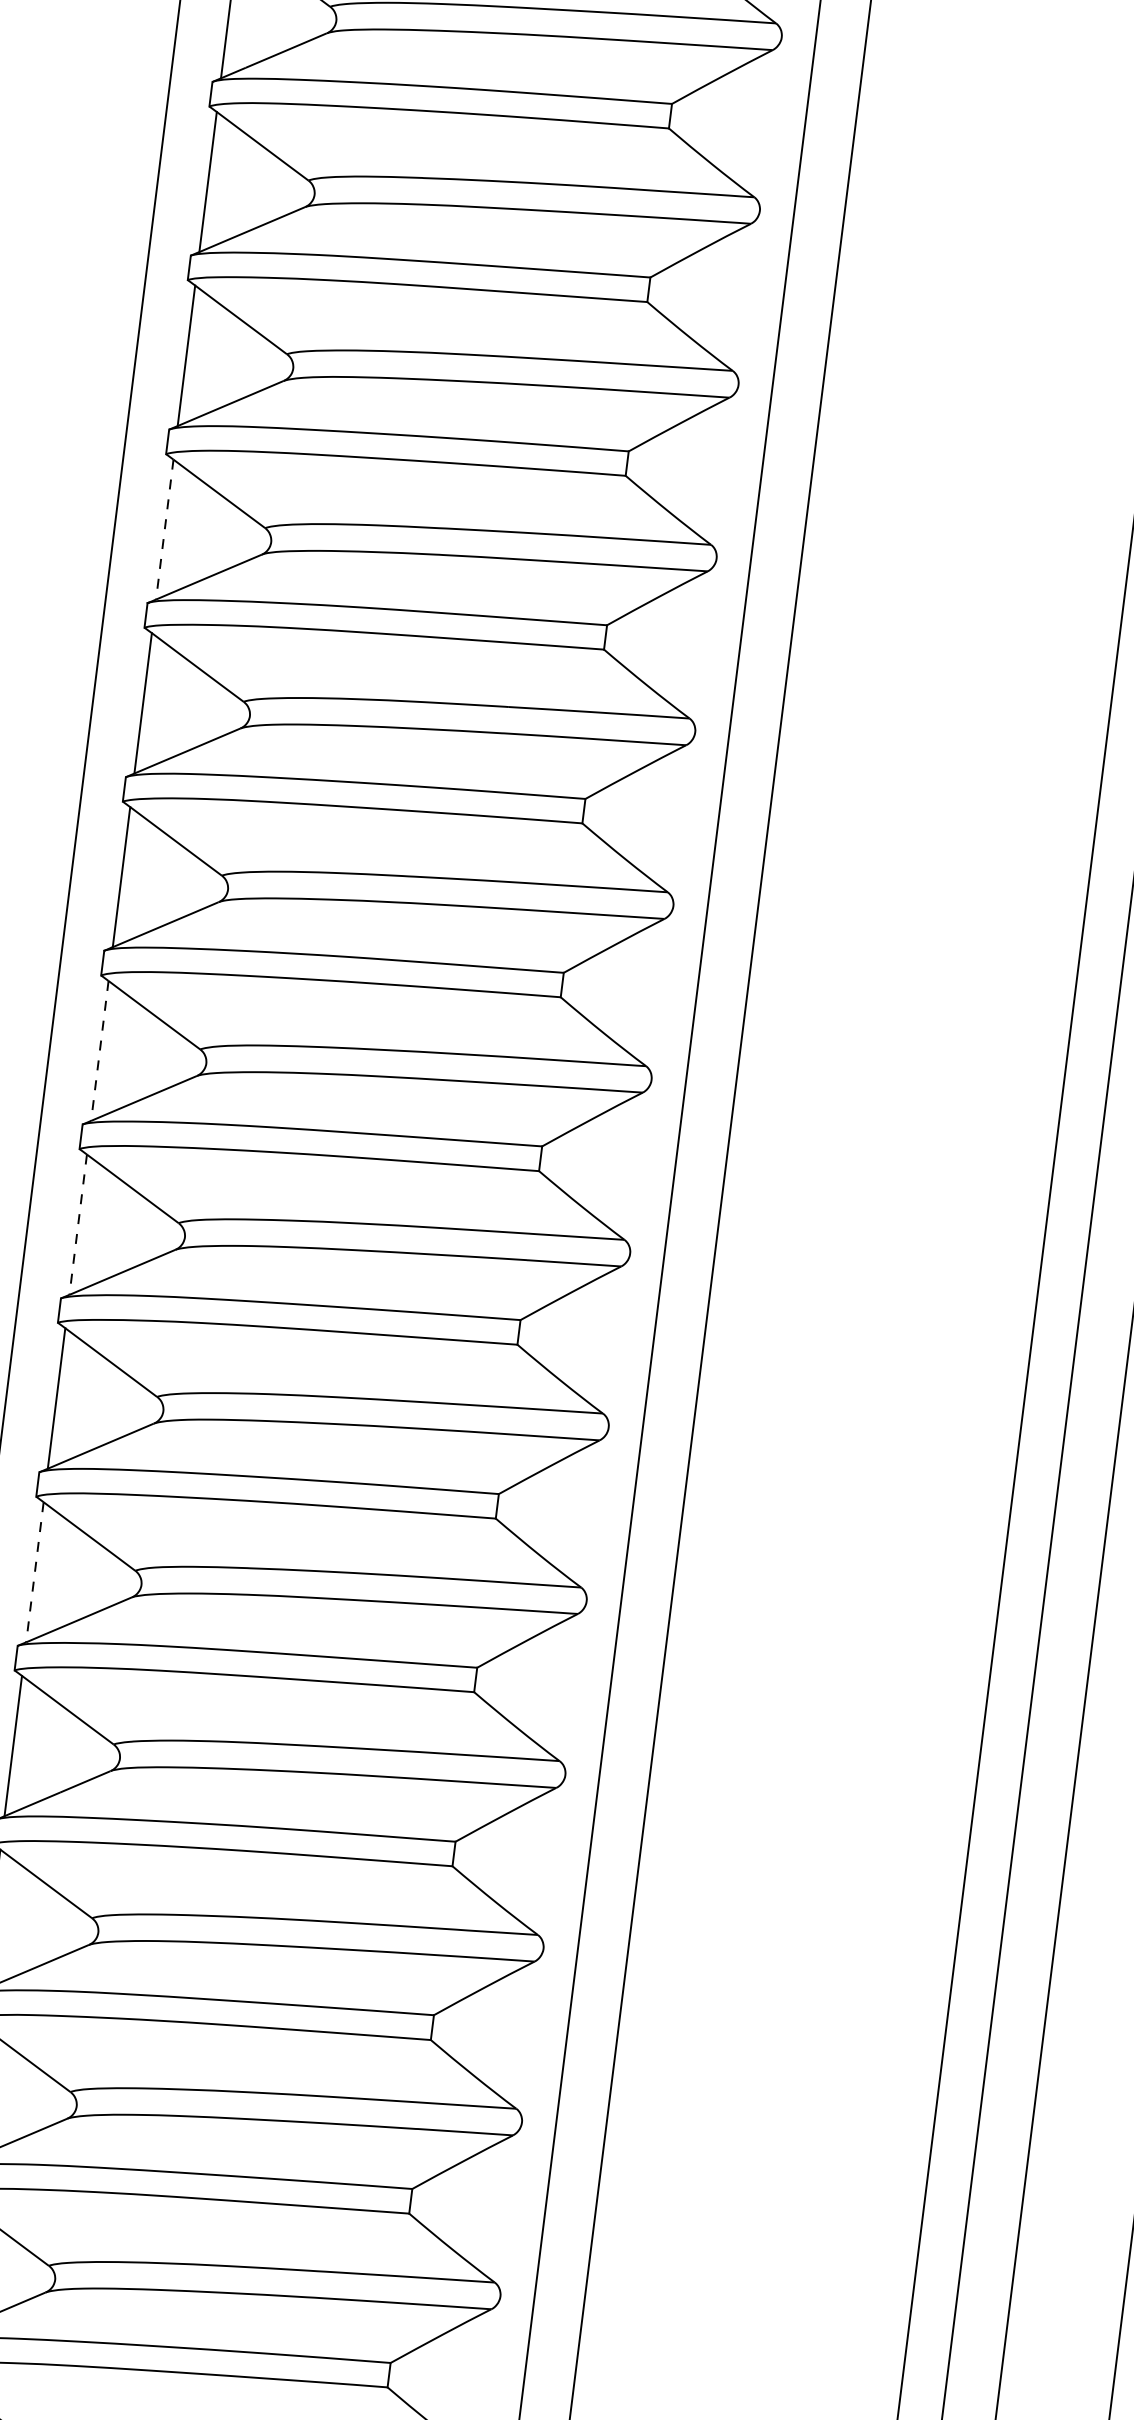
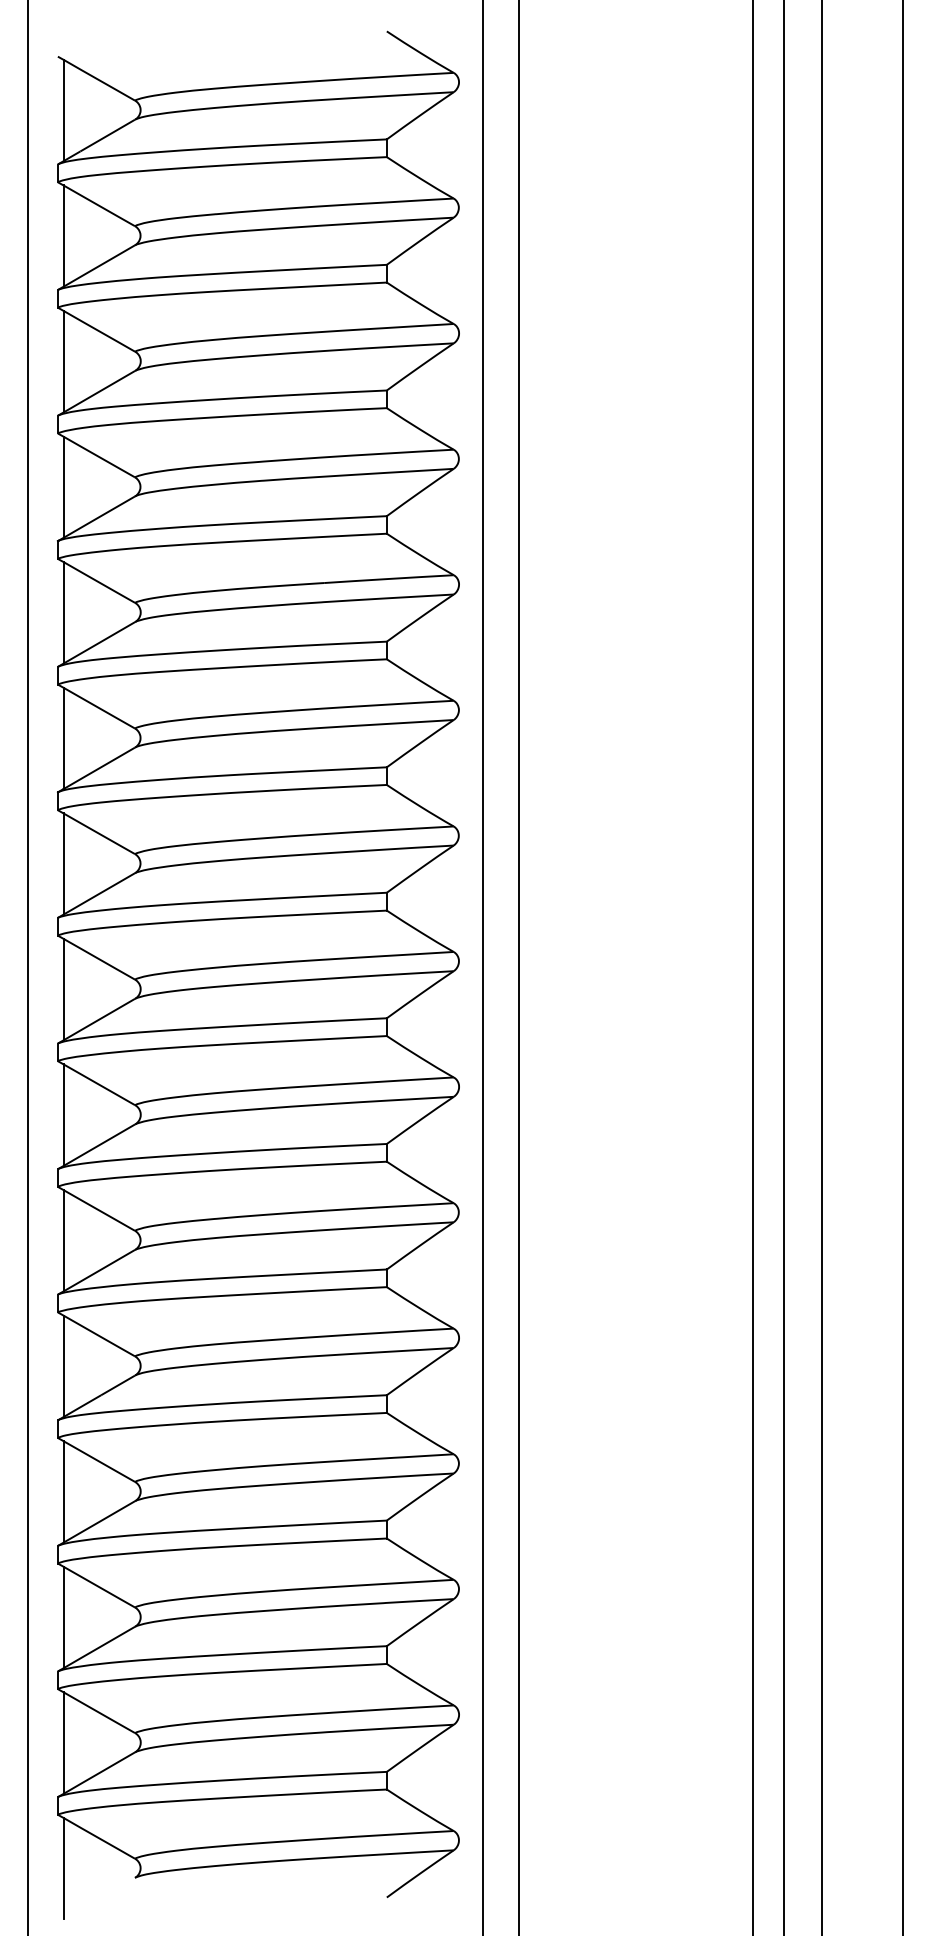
line: (164, 529) -> (63, 487), dashed -> solid
line: (99, 1051) -> (63, 864), dashed -> solid
line: (78, 1224) -> (63, 989), dashed -> solid
line: (34, 1571) -> (63, 1240), dashed -> solid

